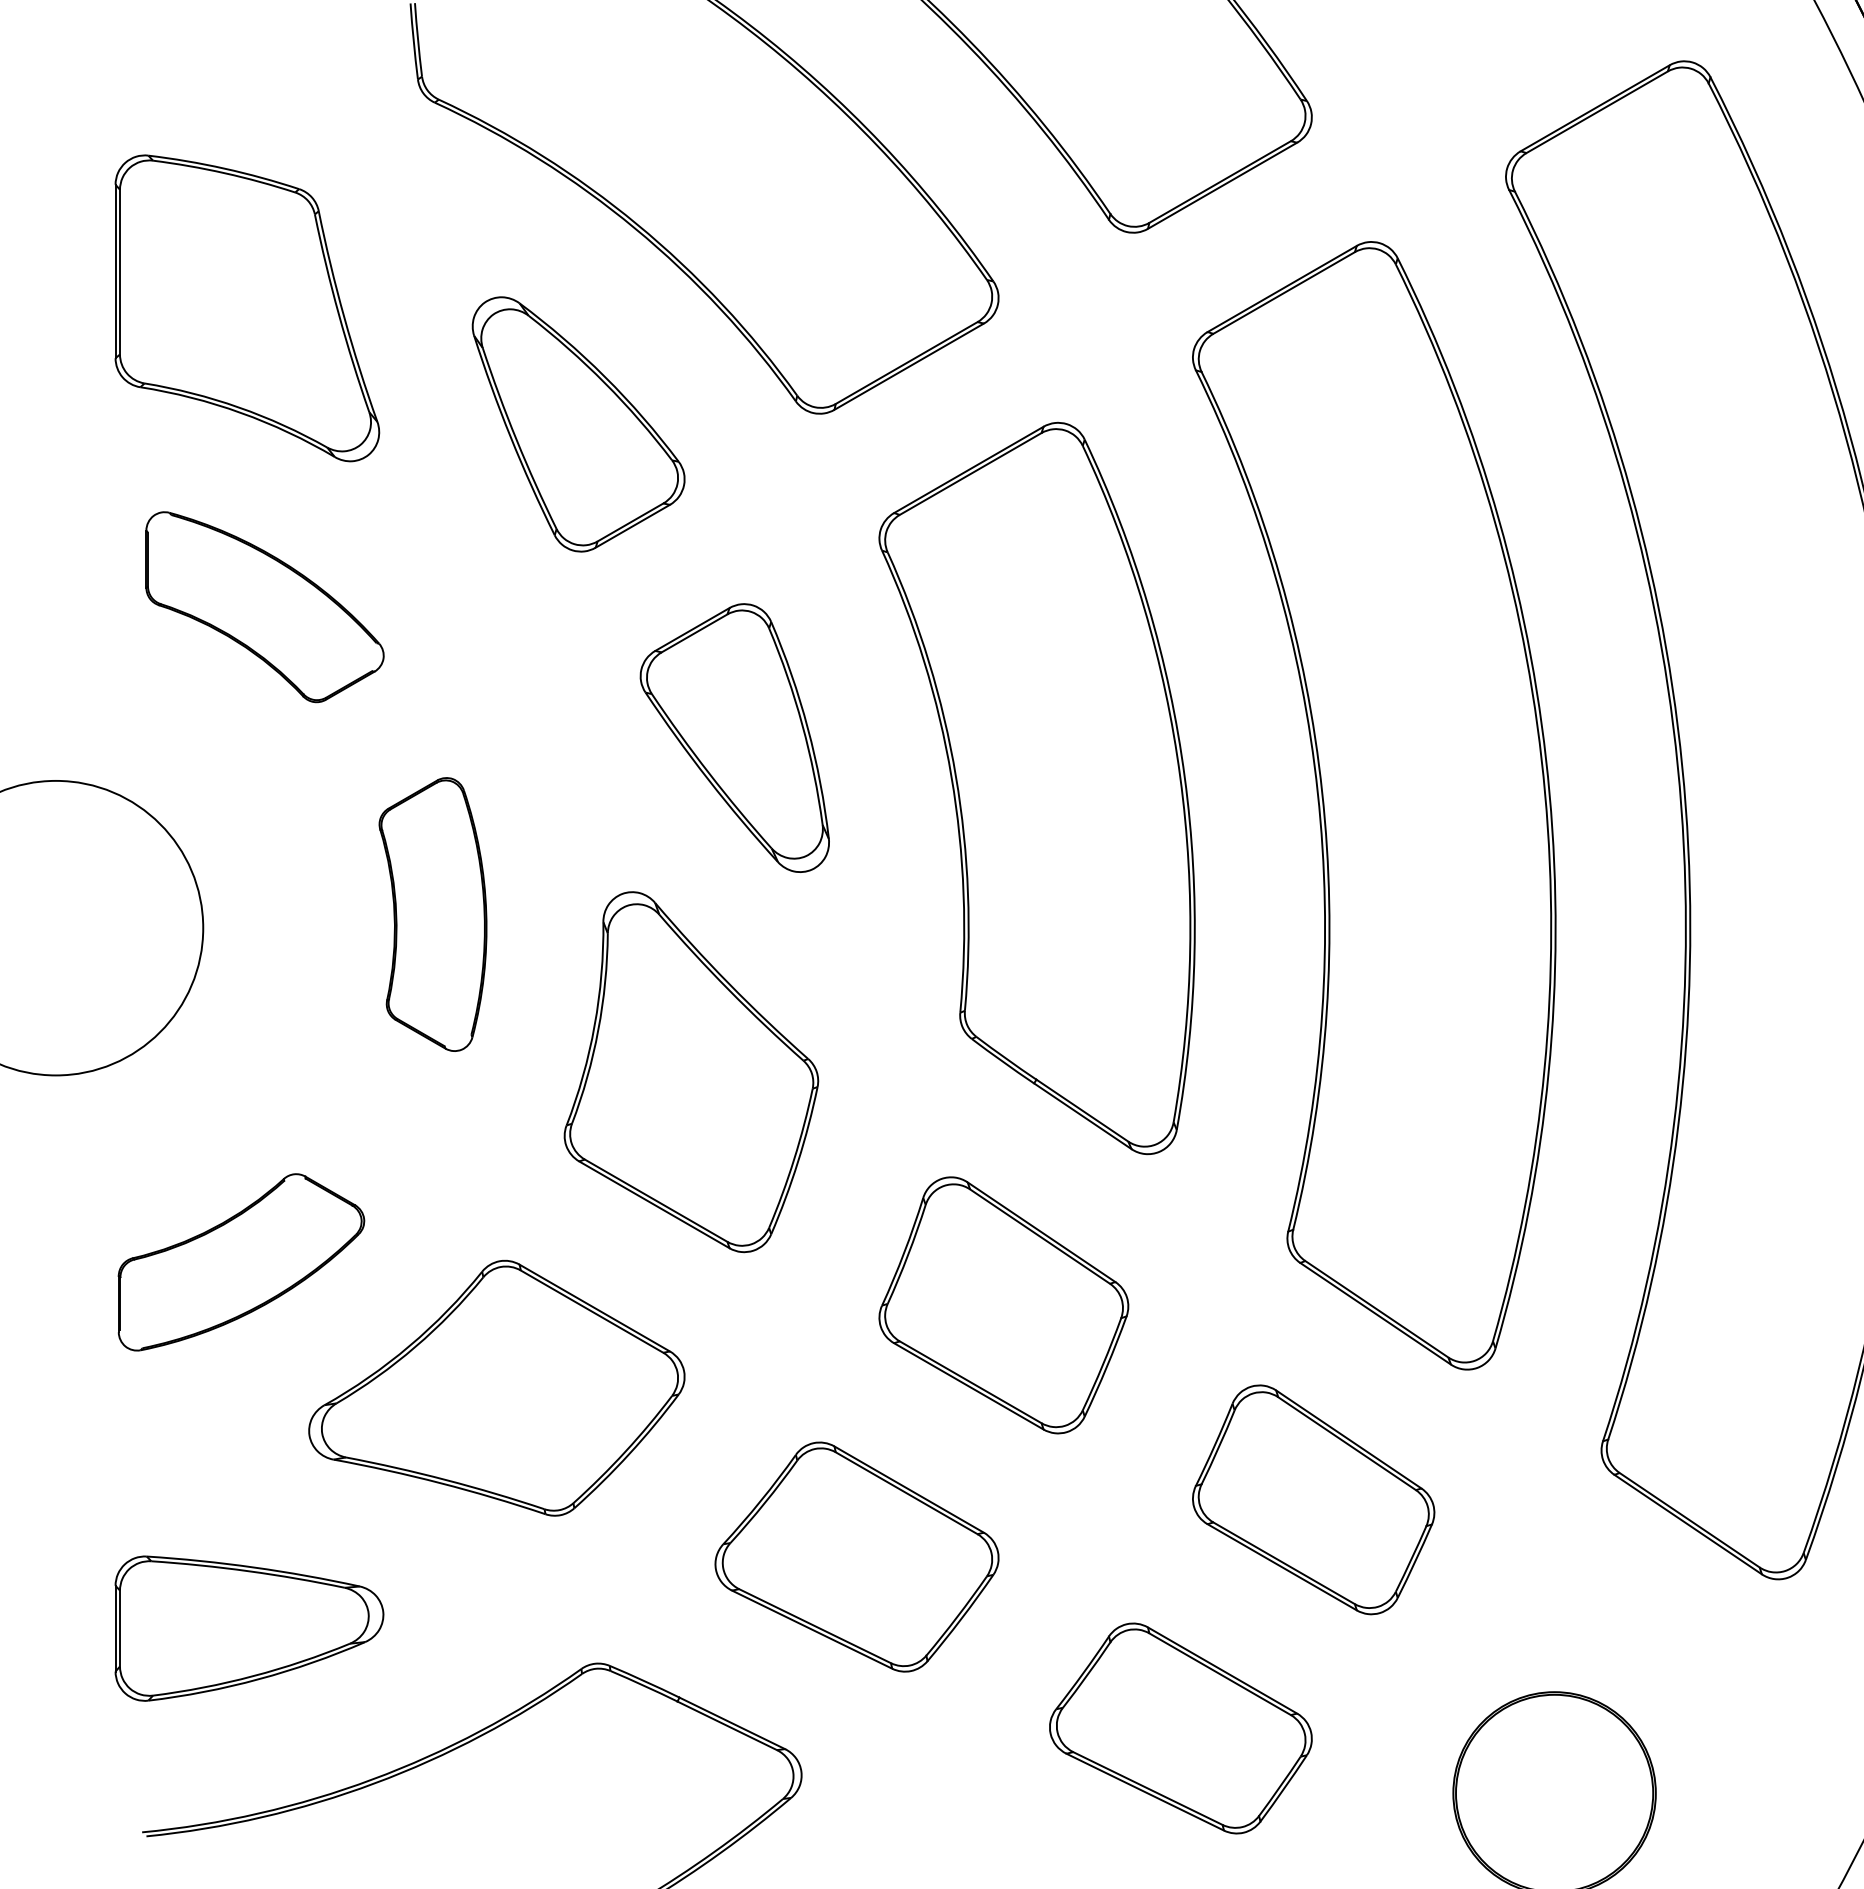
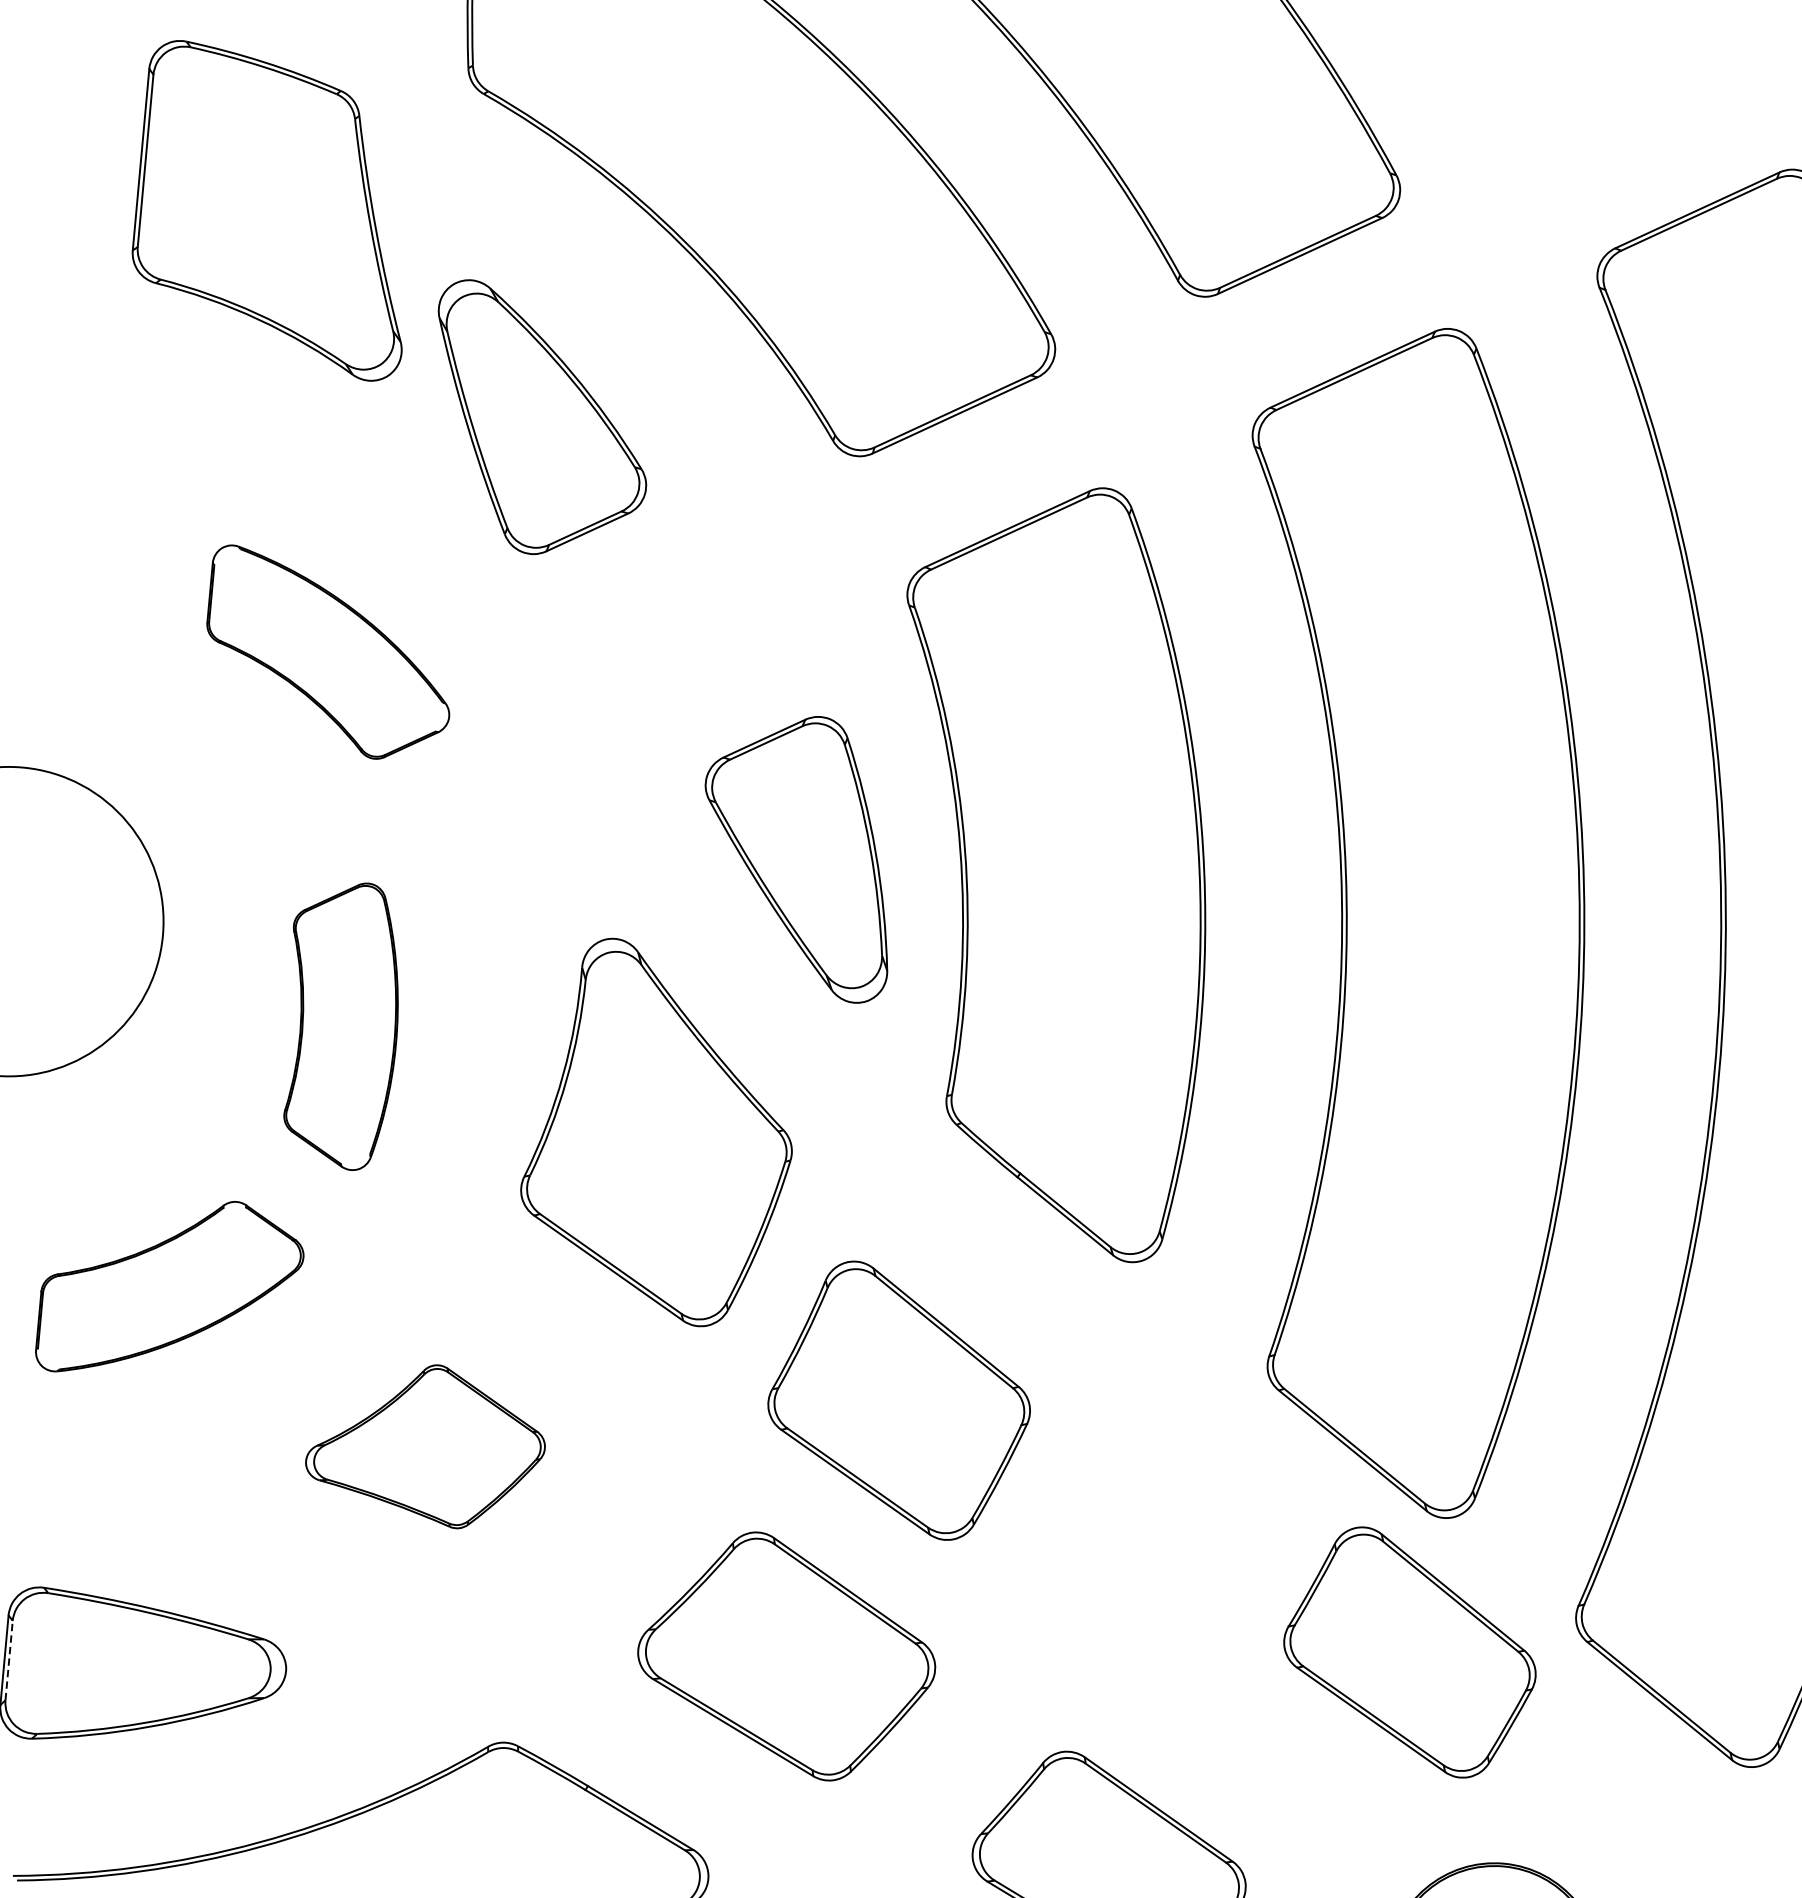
part: (247, 308) -> (275, 210), moved
part: (578, 424) -> (540, 420), moved
part: (264, 607) -> (329, 654), moved
part: (734, 737) -> (798, 855), moved
part: (432, 914) -> (340, 1025), moved
part: (1003, 1305) -> (899, 1400), moved
part: (496, 1387) -> (426, 1444), size x0.6
part: (1313, 1499) -> (1410, 1651), moved
line: (120, 1628) -> (9, 1660), solid -> dashed

